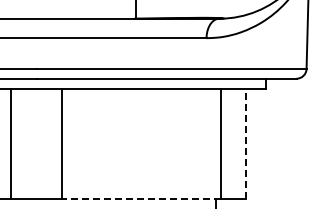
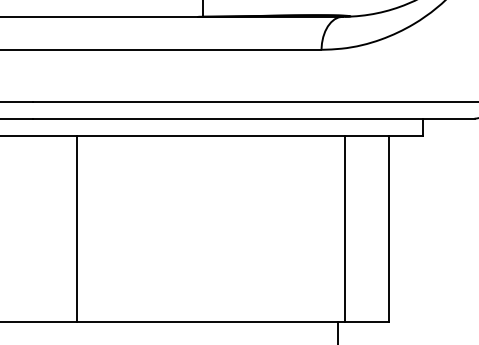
line: (246, 143) -> (389, 228), dashed -> solid
line: (141, 198) -> (211, 322), dashed -> solid

